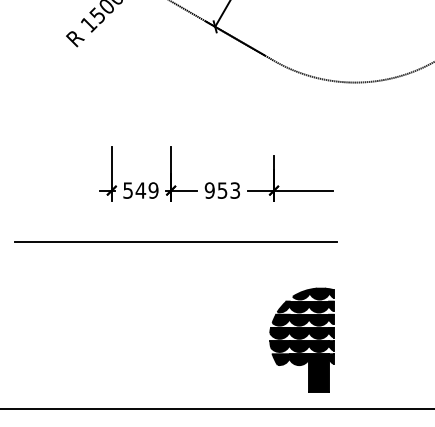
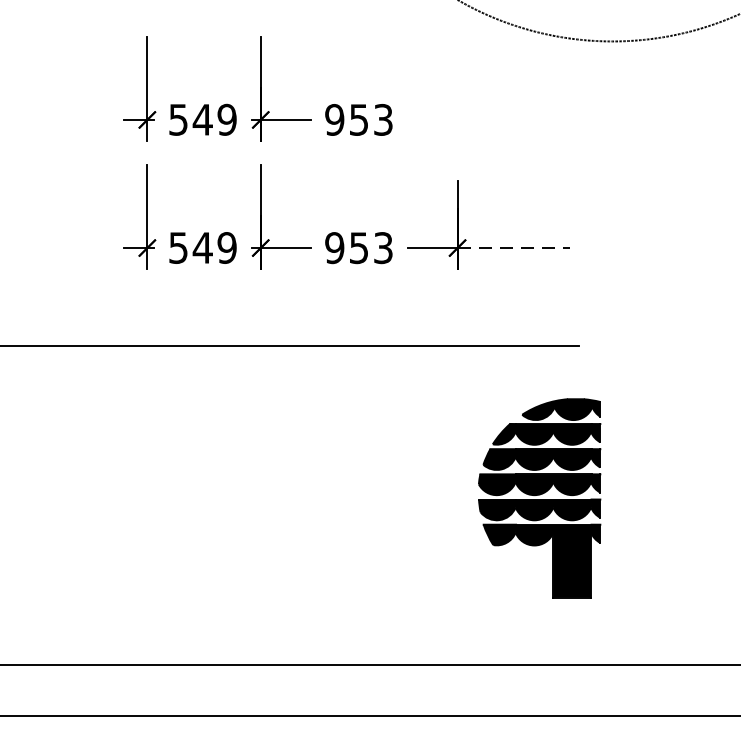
part: (169, 106) -> (257, 87), added
line: (304, 190) -> (515, 247), solid -> dashed
part: (301, 339) -> (538, 496), moved

